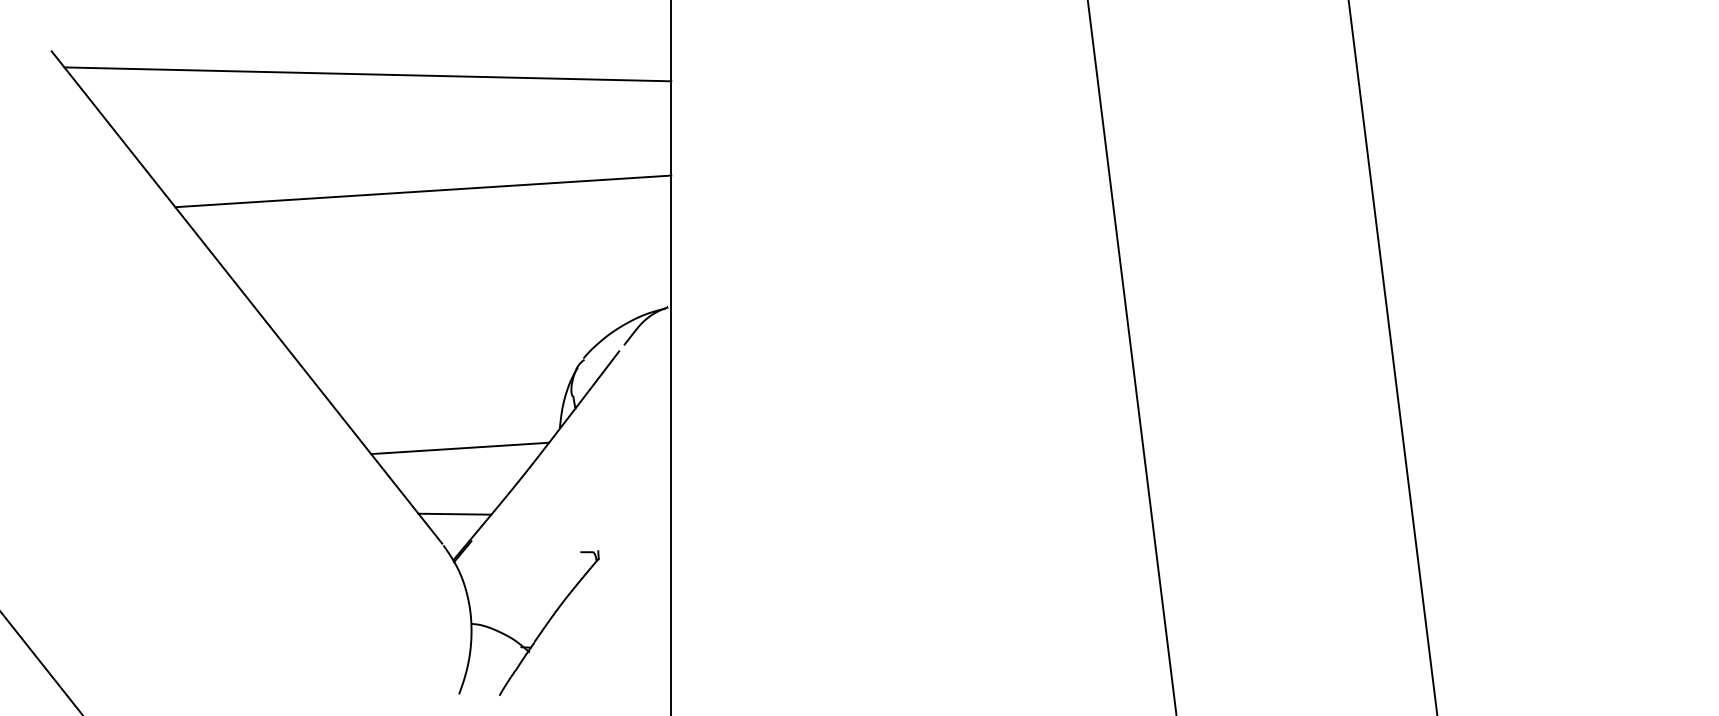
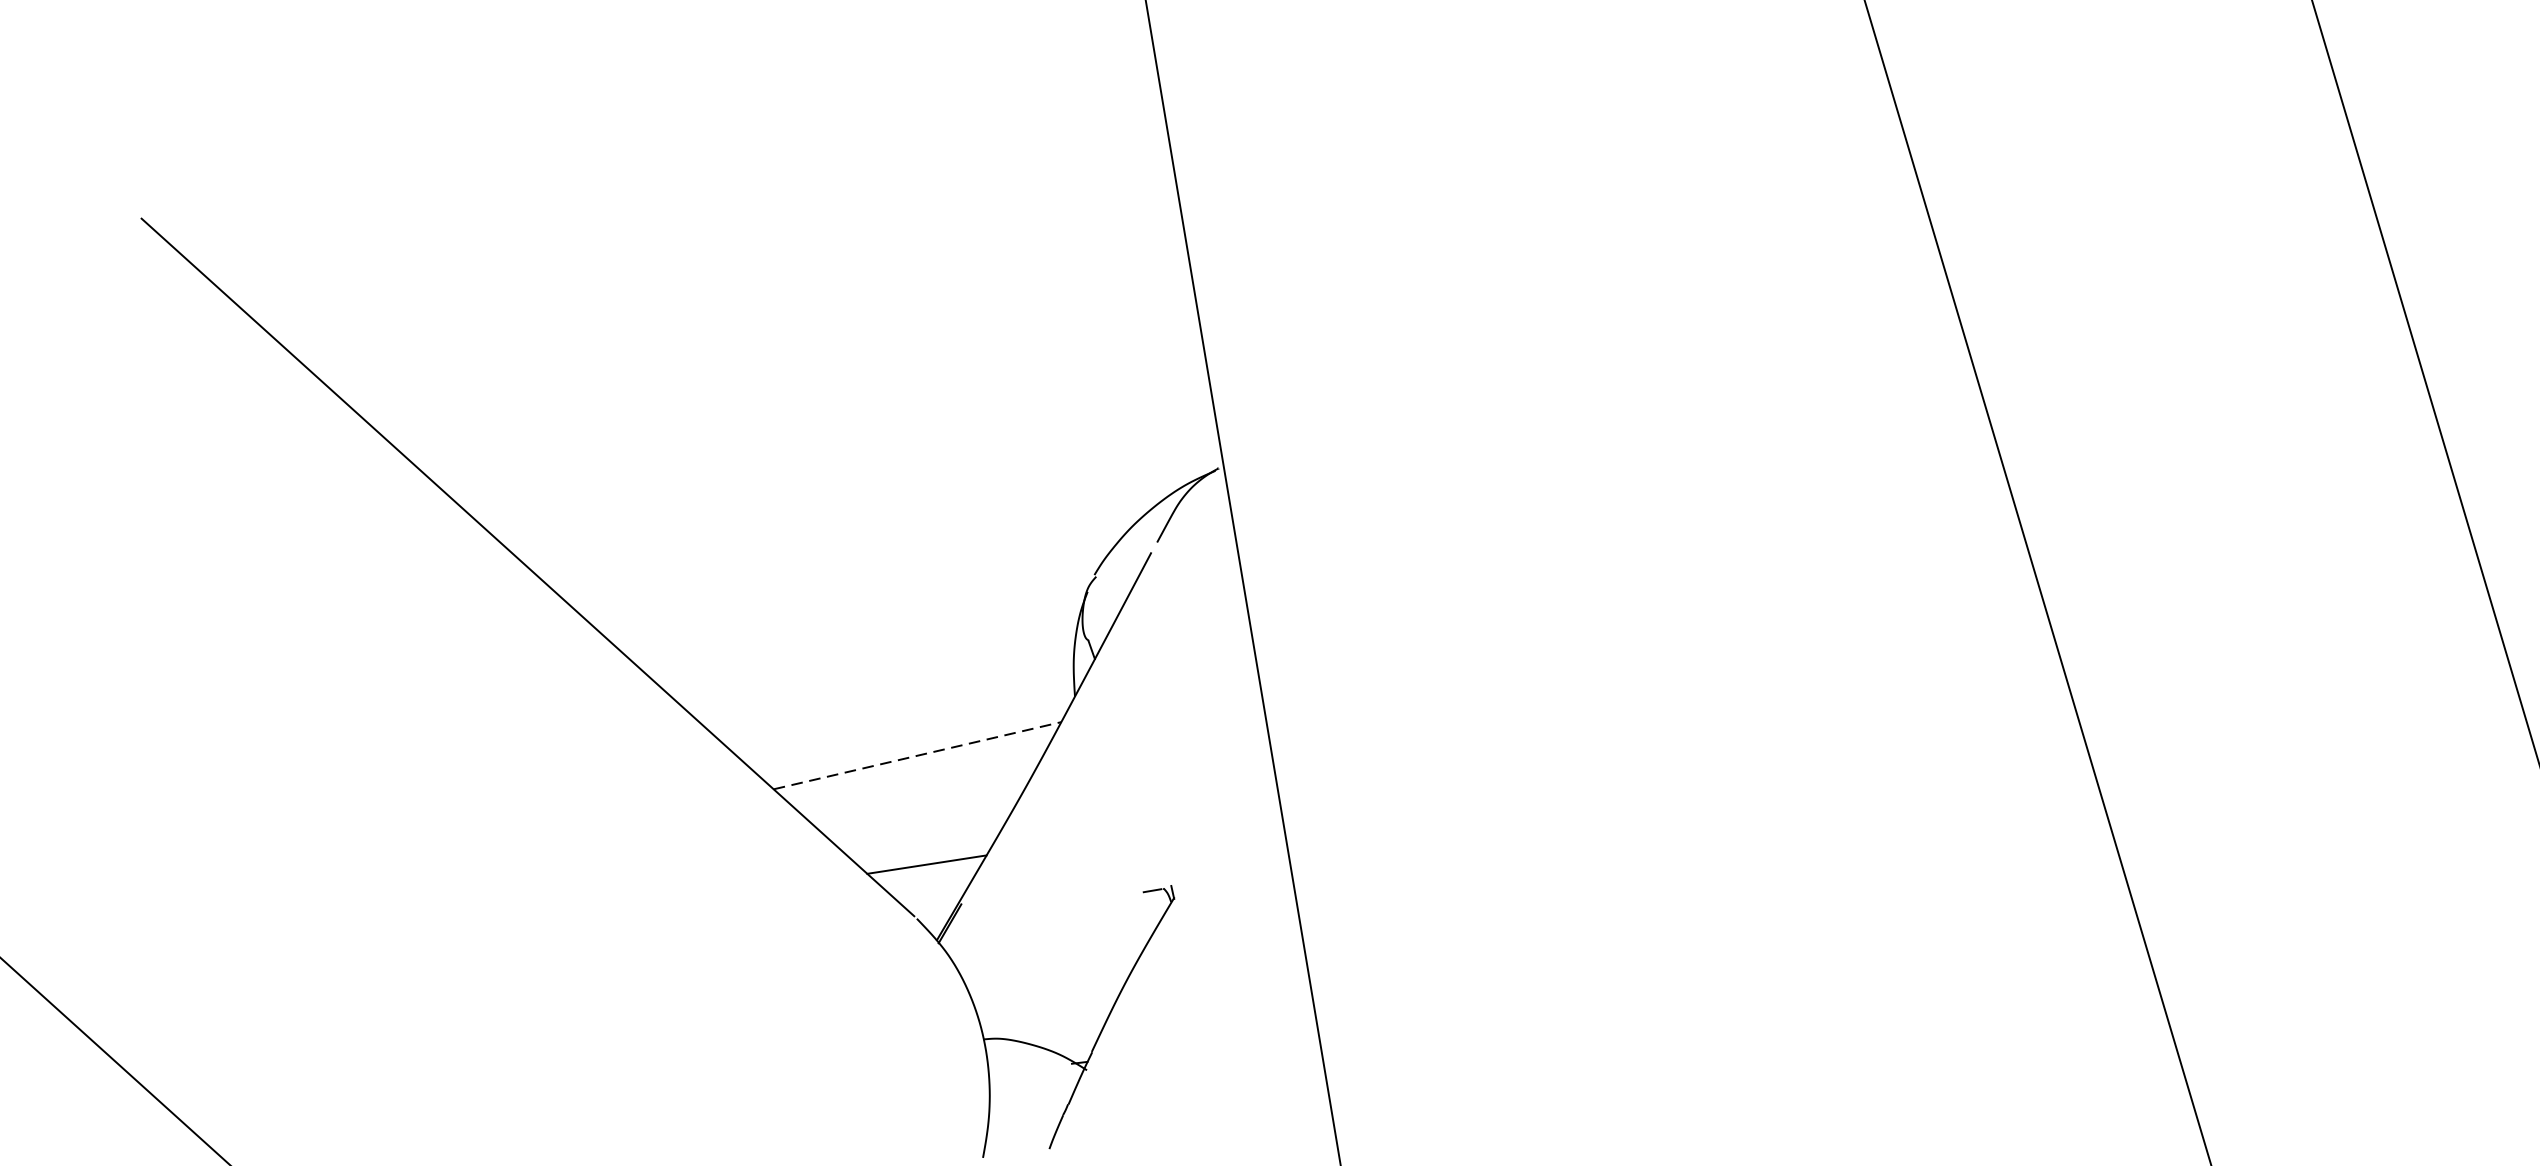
line: (367, 74) -> (663, 170), removed
line: (423, 191) -> (787, 345), removed
line: (460, 448) -> (918, 755), solid -> dashed

